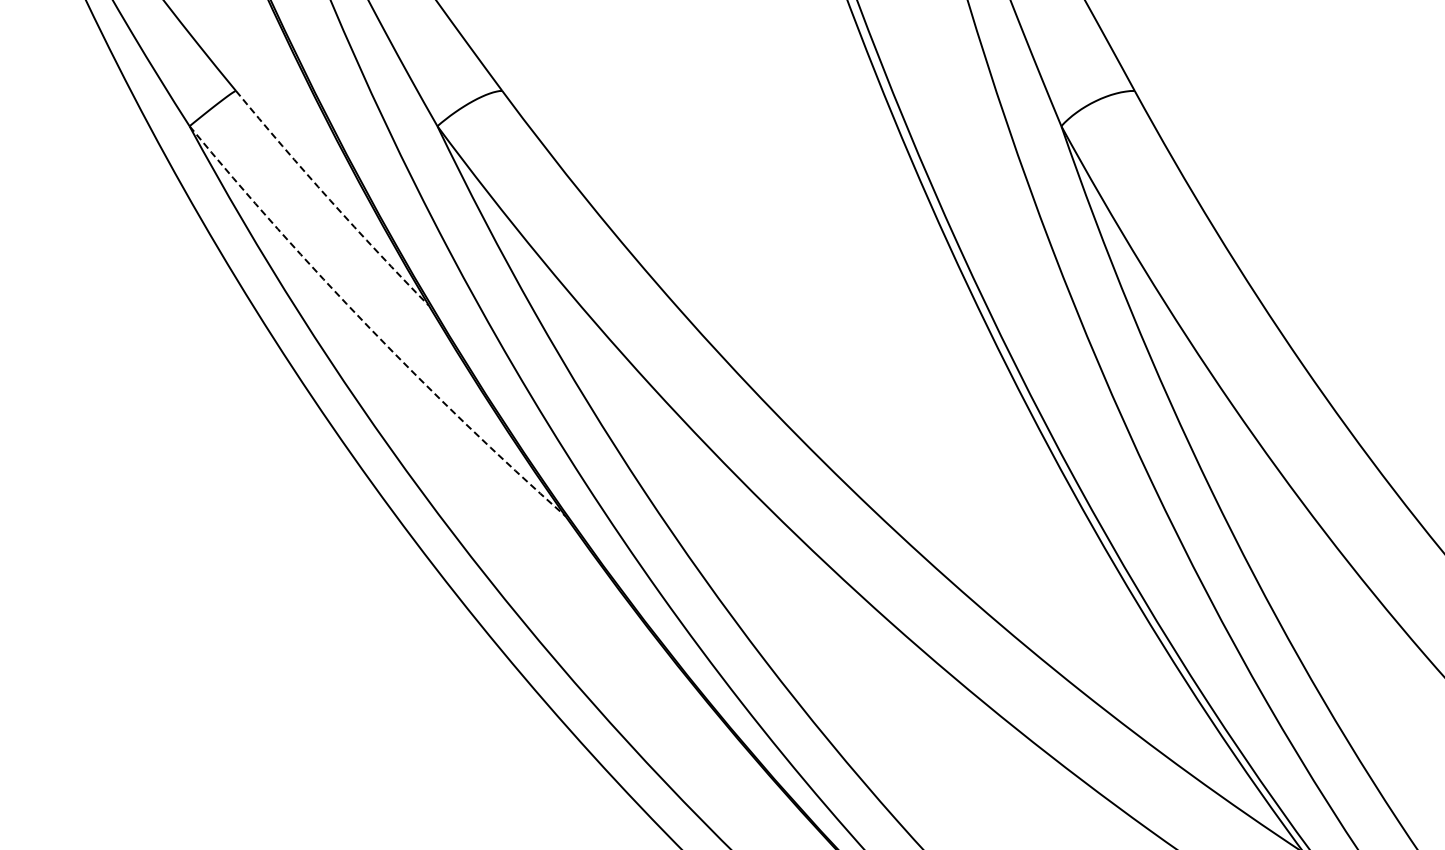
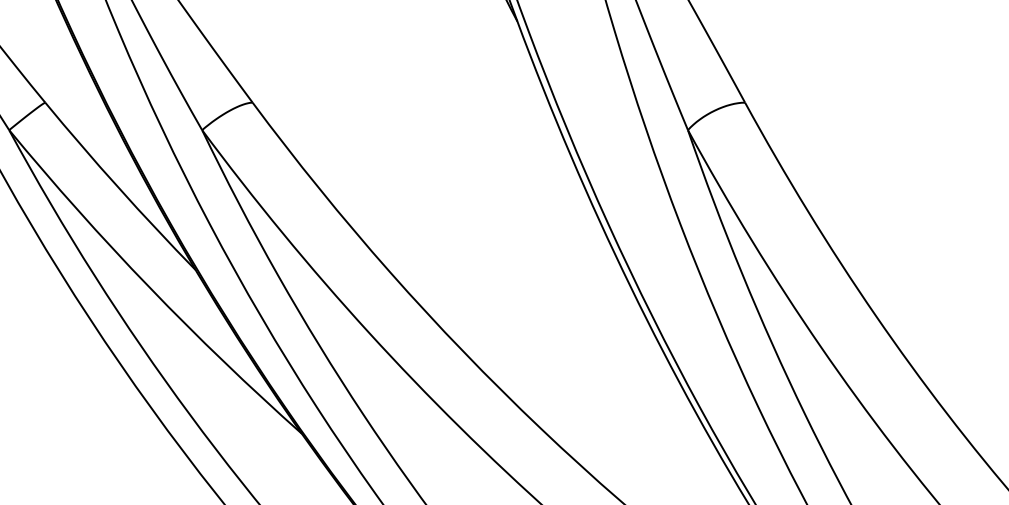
arc: (330, 200) -> (118, 187), dashed -> solid
arc: (370, 328) -> (150, 287), dashed -> solid

